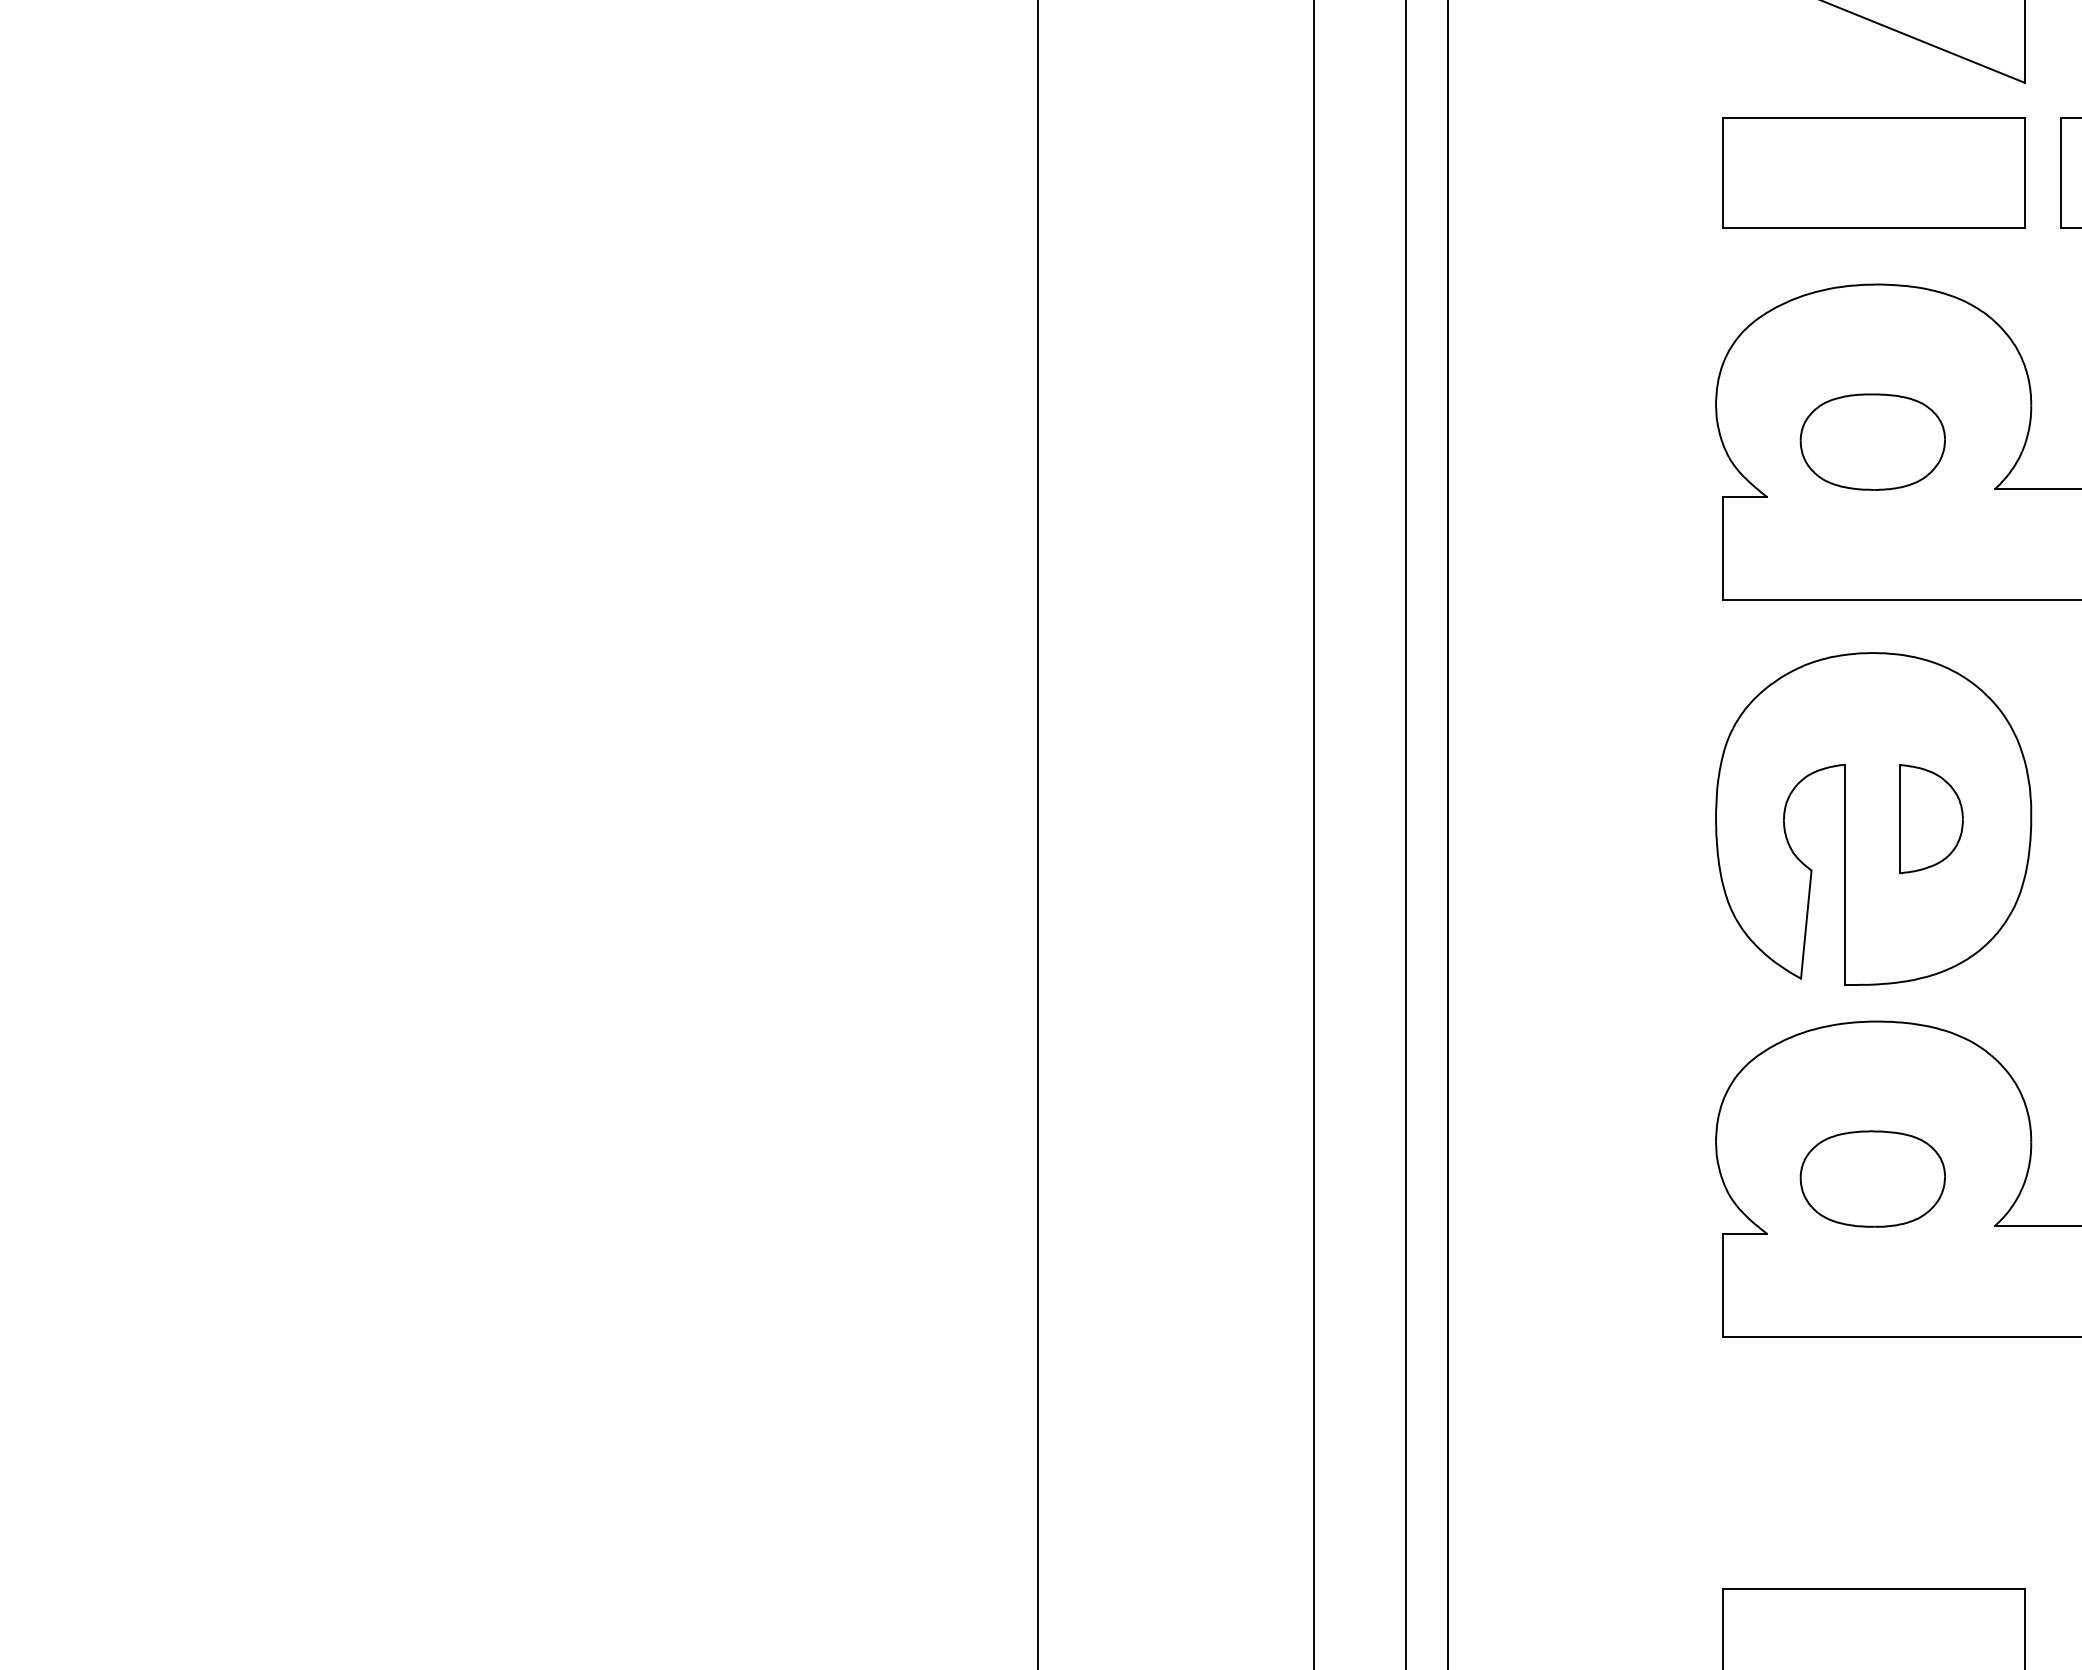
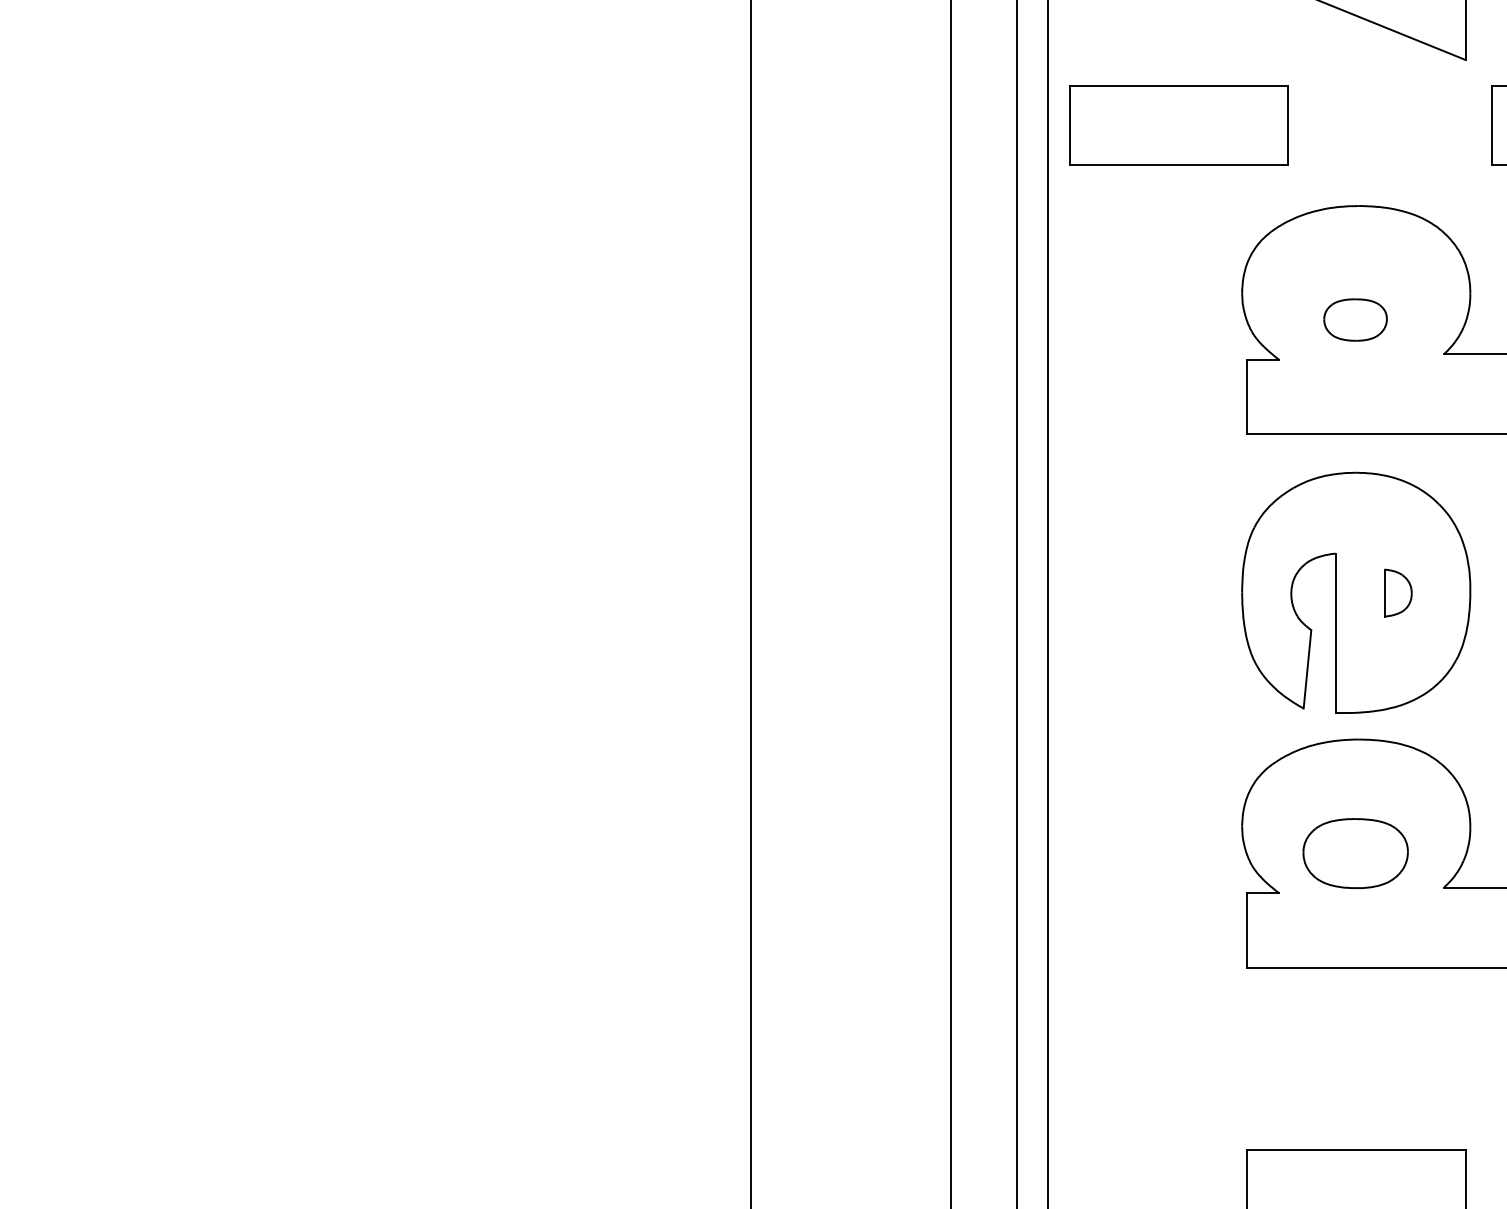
part: (1873, 172) -> (1178, 124), moved
part: (1872, 441) -> (1355, 319), size x0.6
part: (1931, 819) -> (1398, 593), size x0.6

